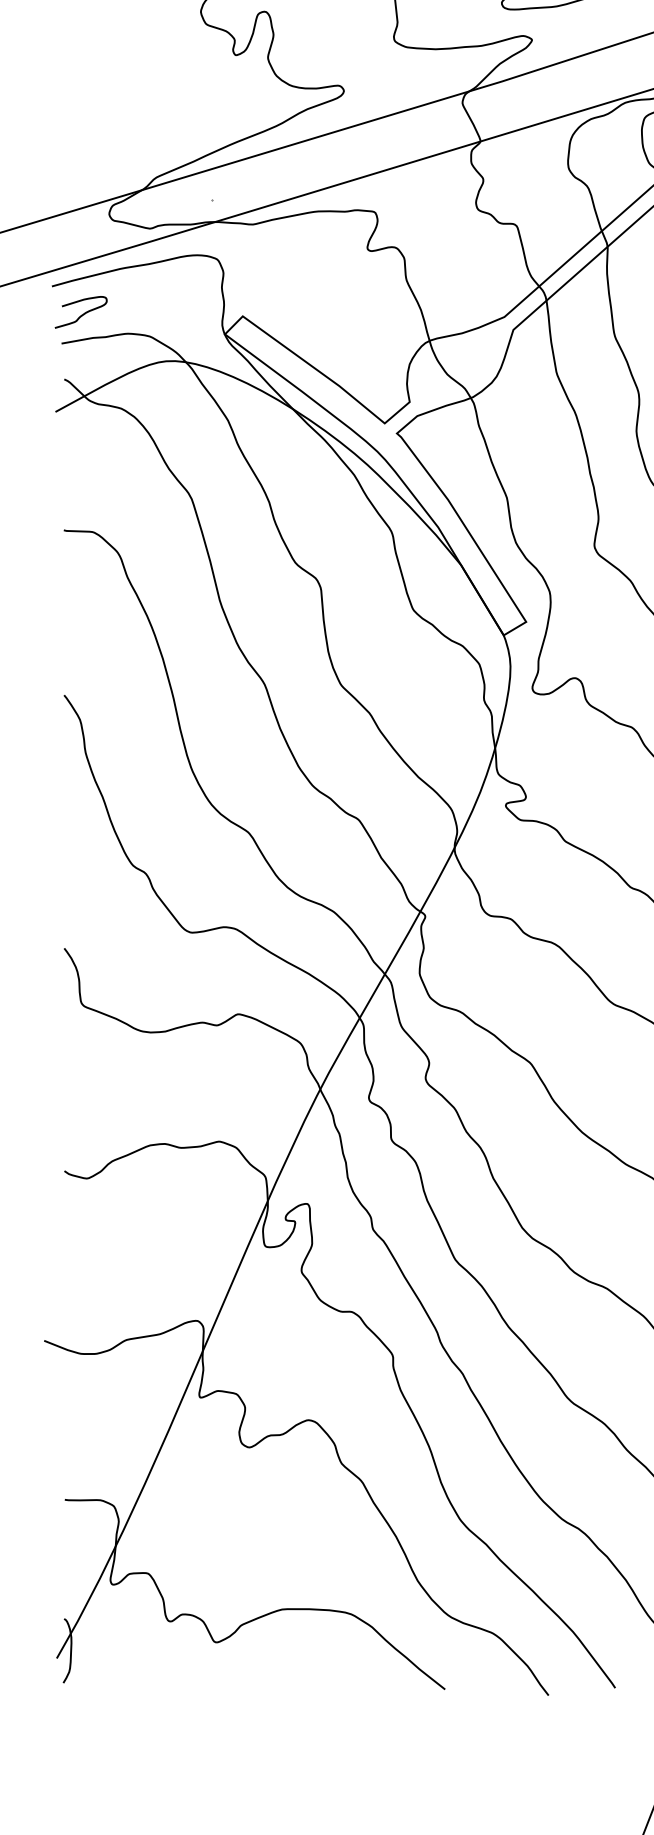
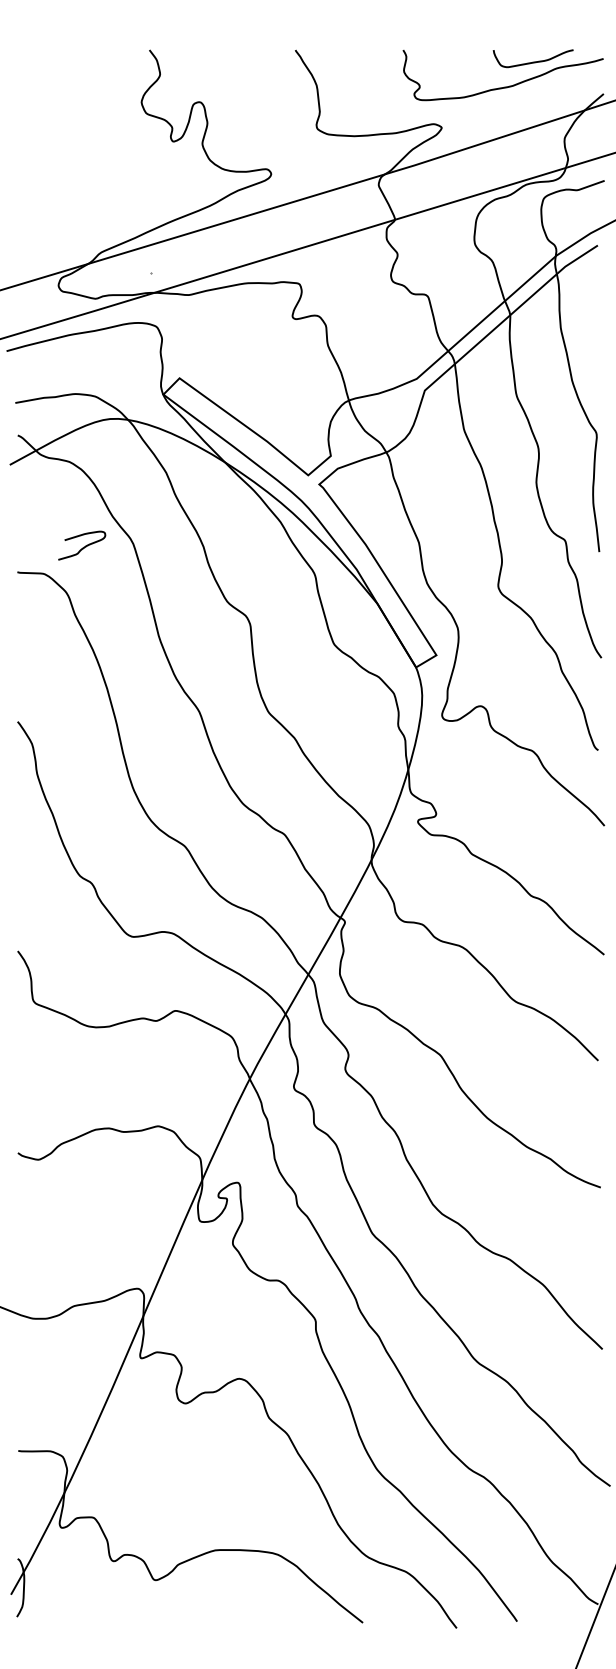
curve: (81, 314) -> (82, 547), moved

